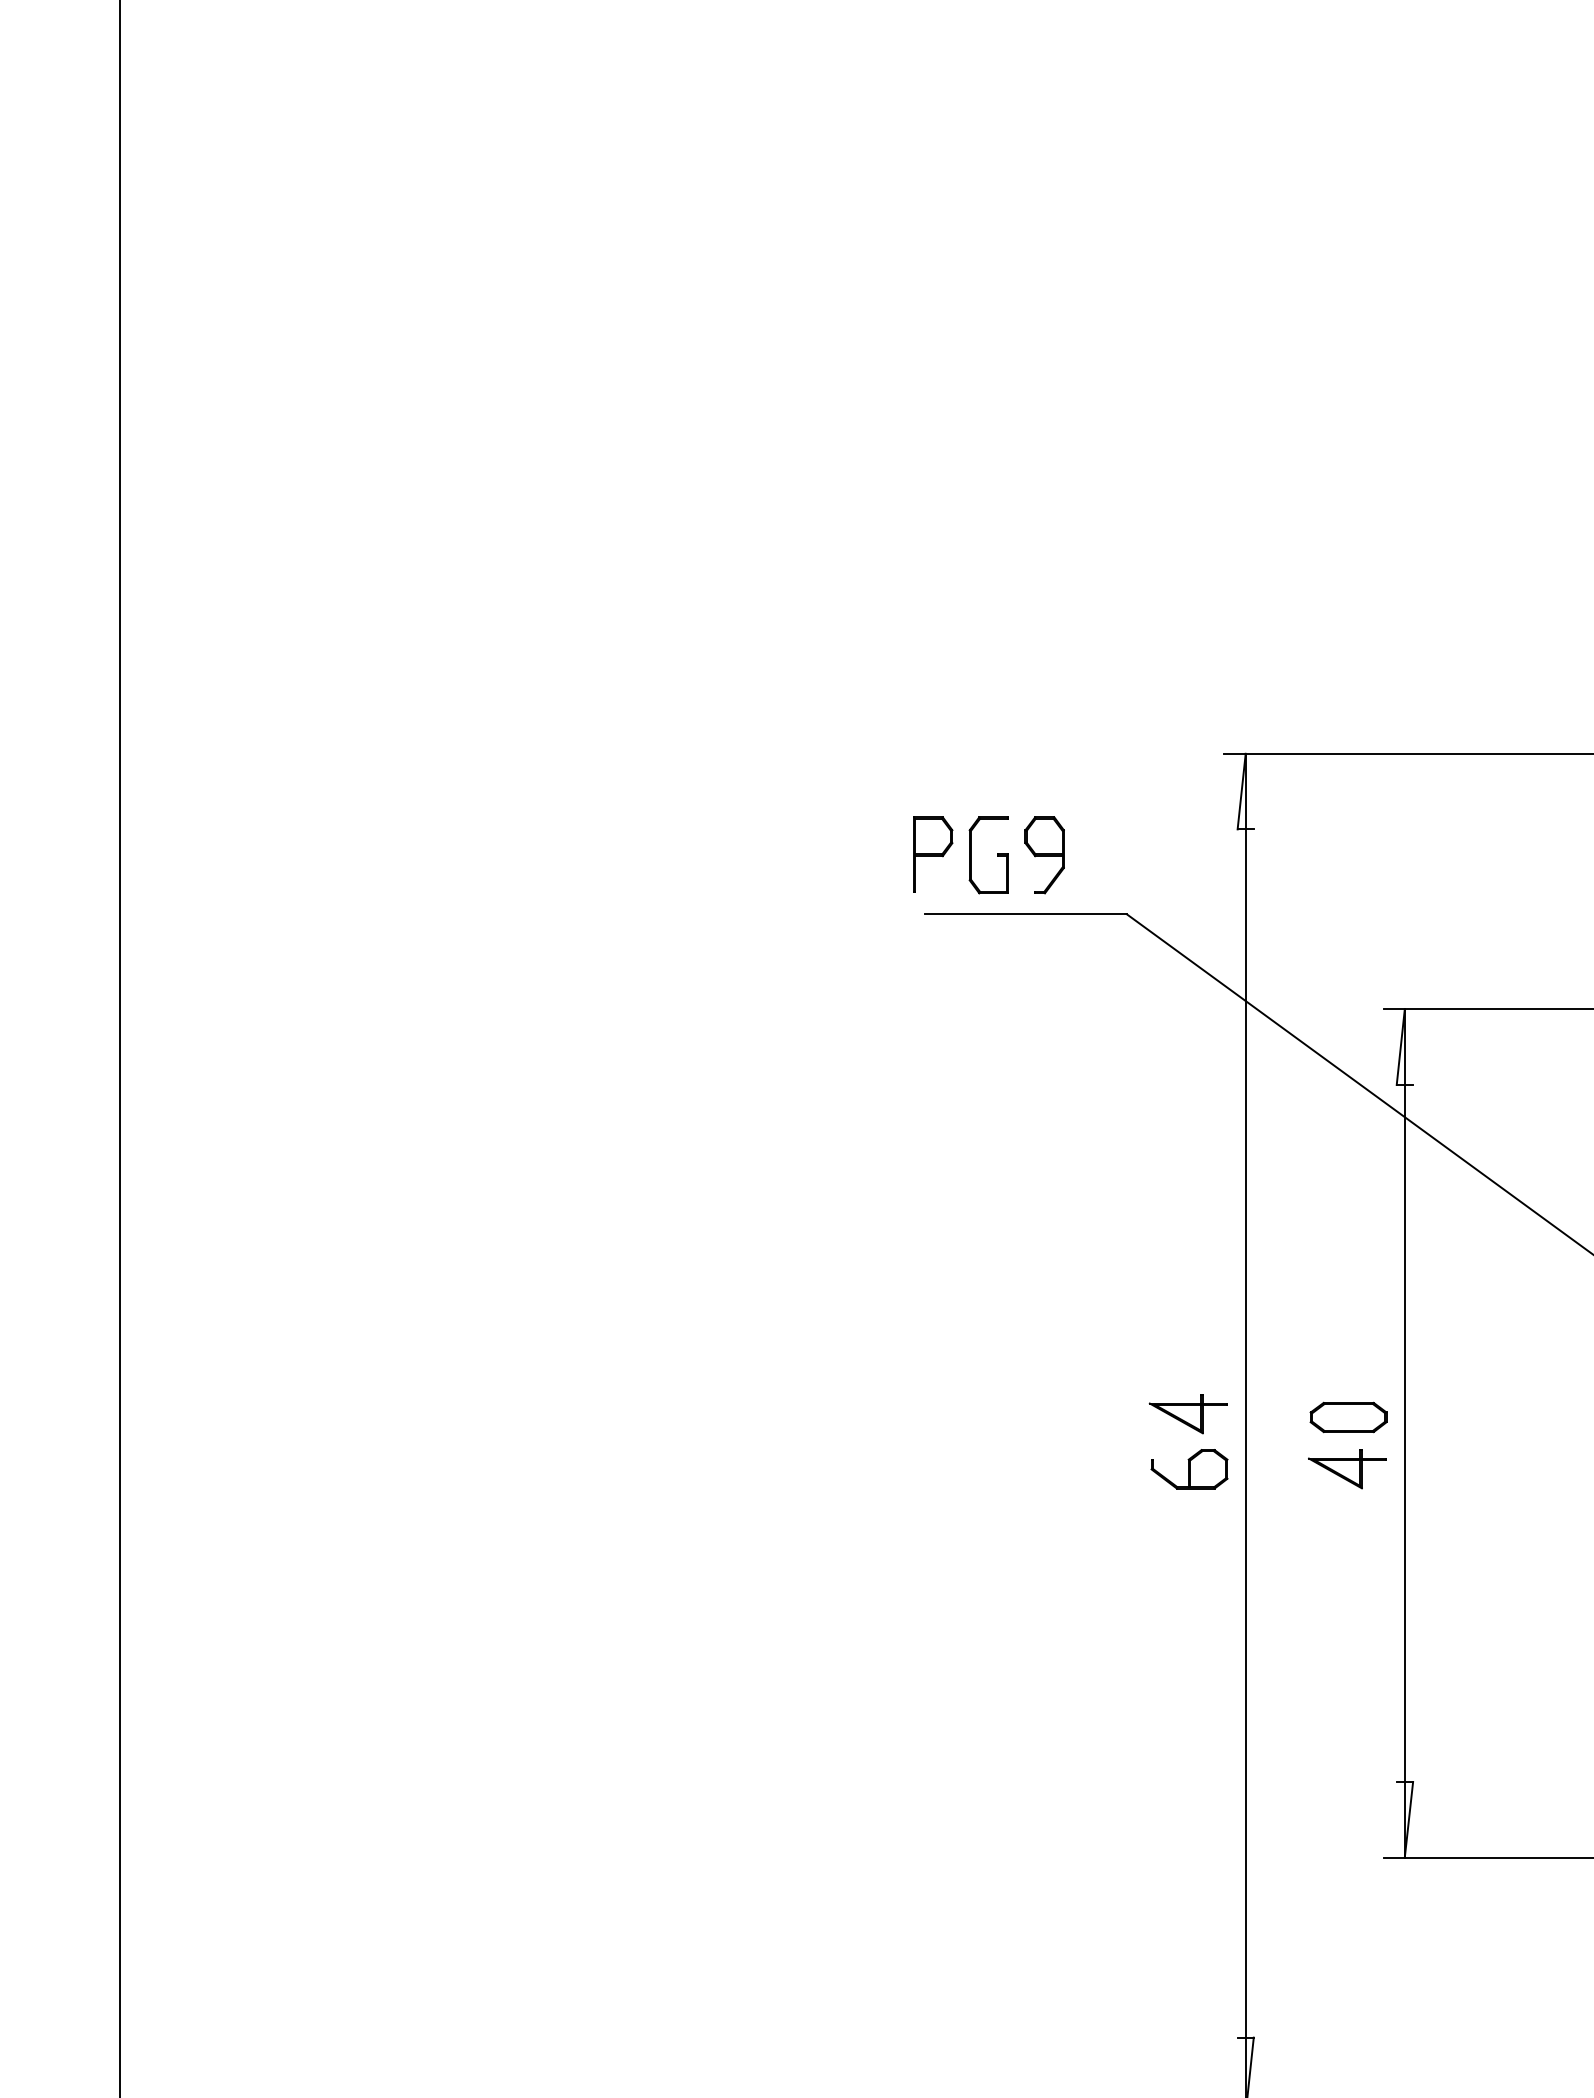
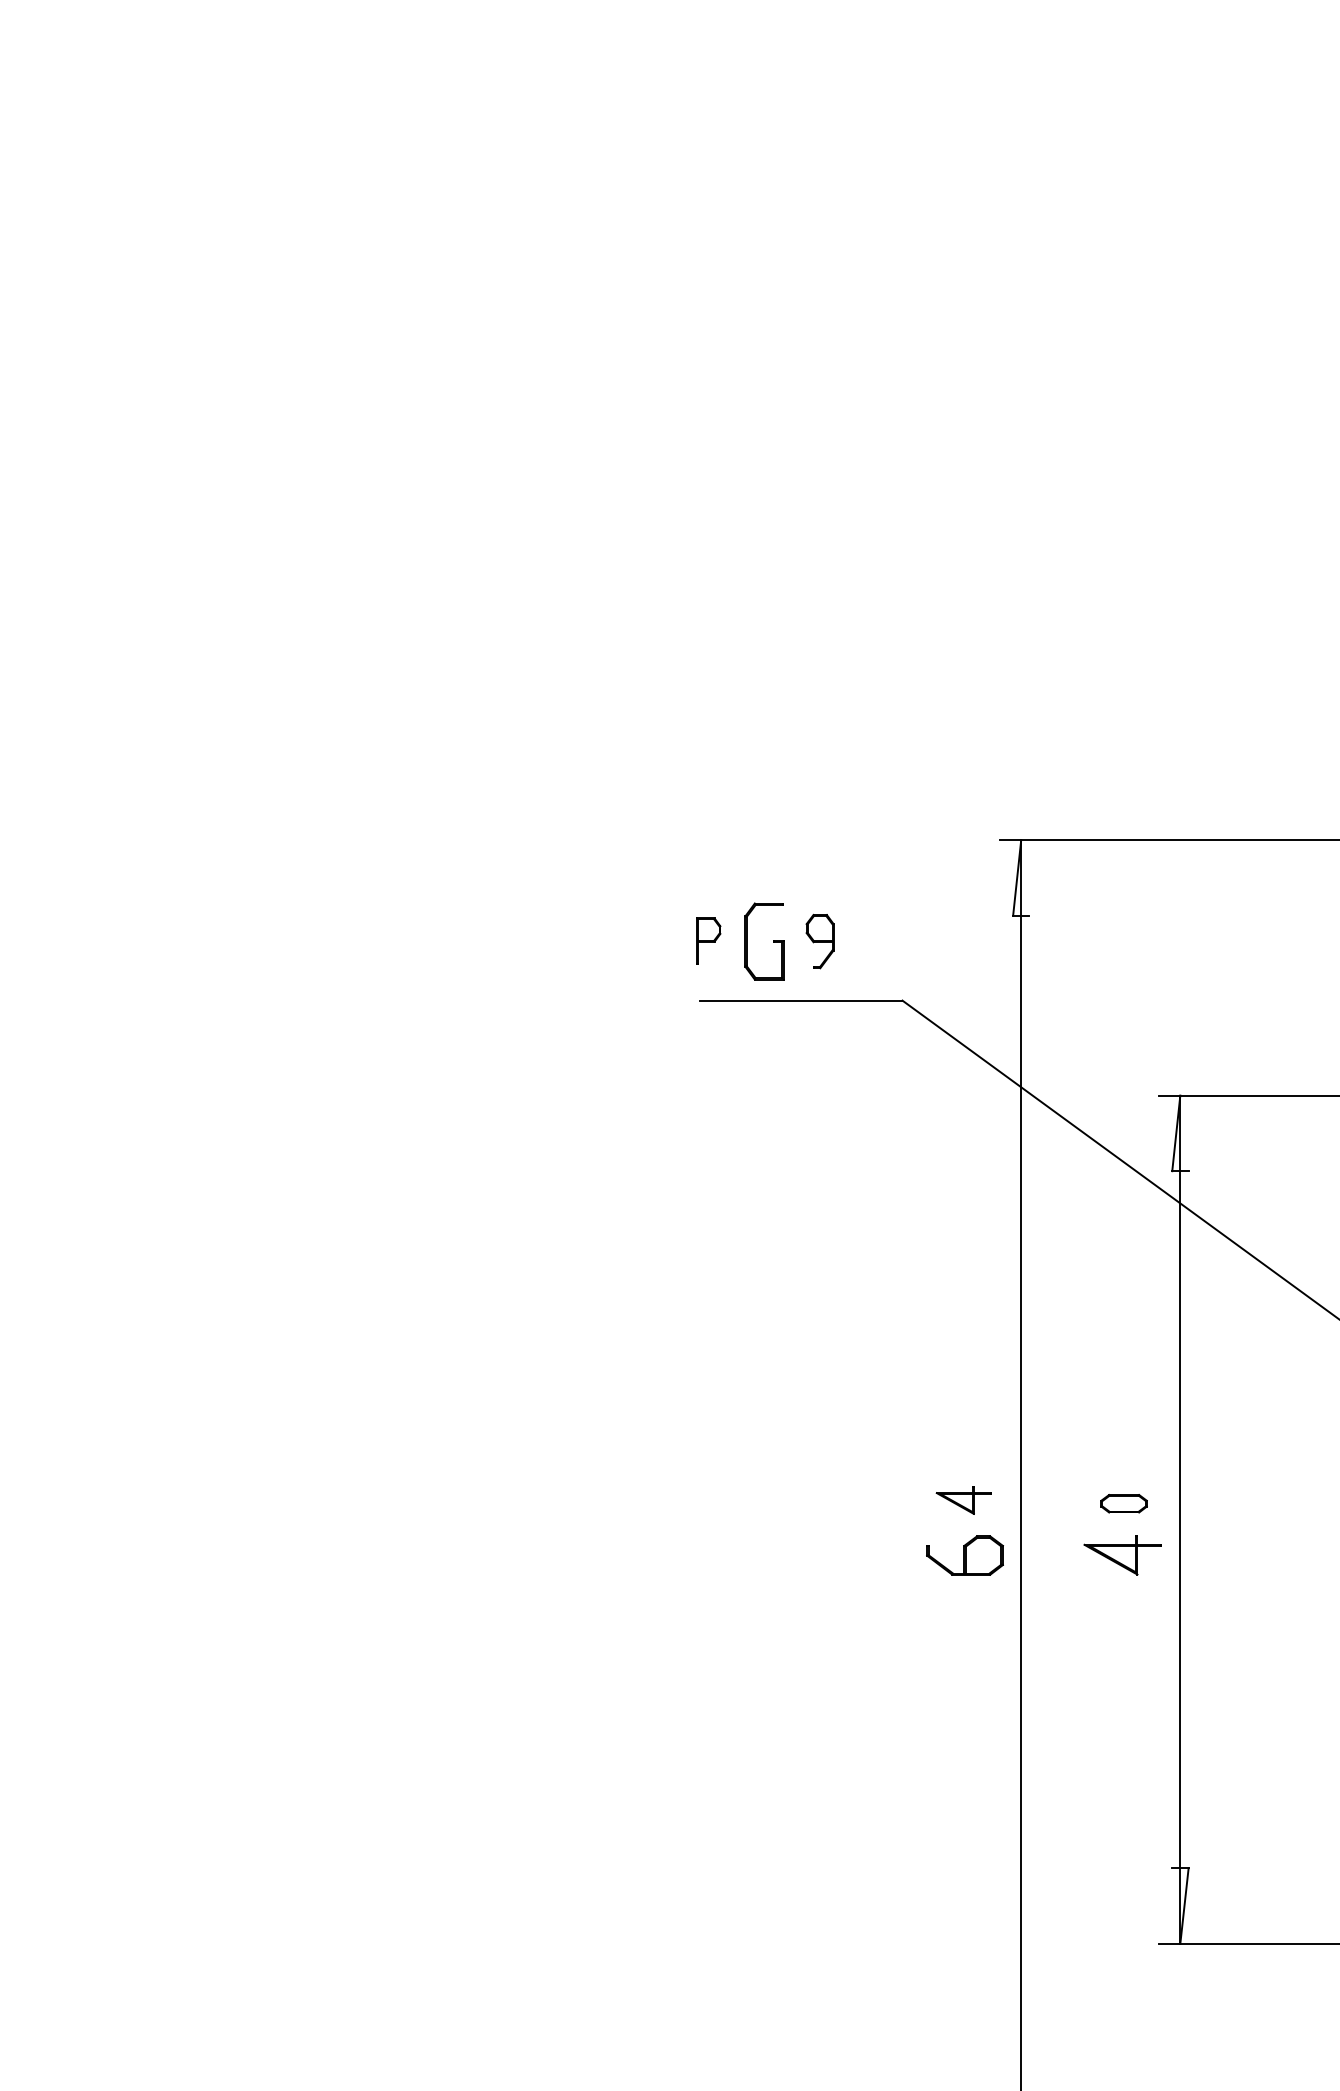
part: (933, 854) -> (709, 940), size x0.6
part: (1044, 855) -> (820, 941), size x0.7
part: (1187, 1414) -> (963, 1500), size x0.7
part: (1348, 1417) -> (1124, 1503), size x0.6

